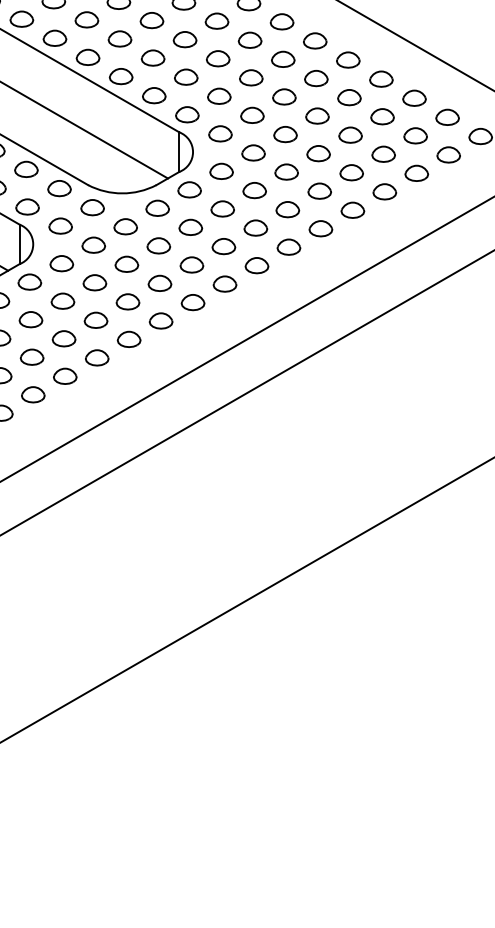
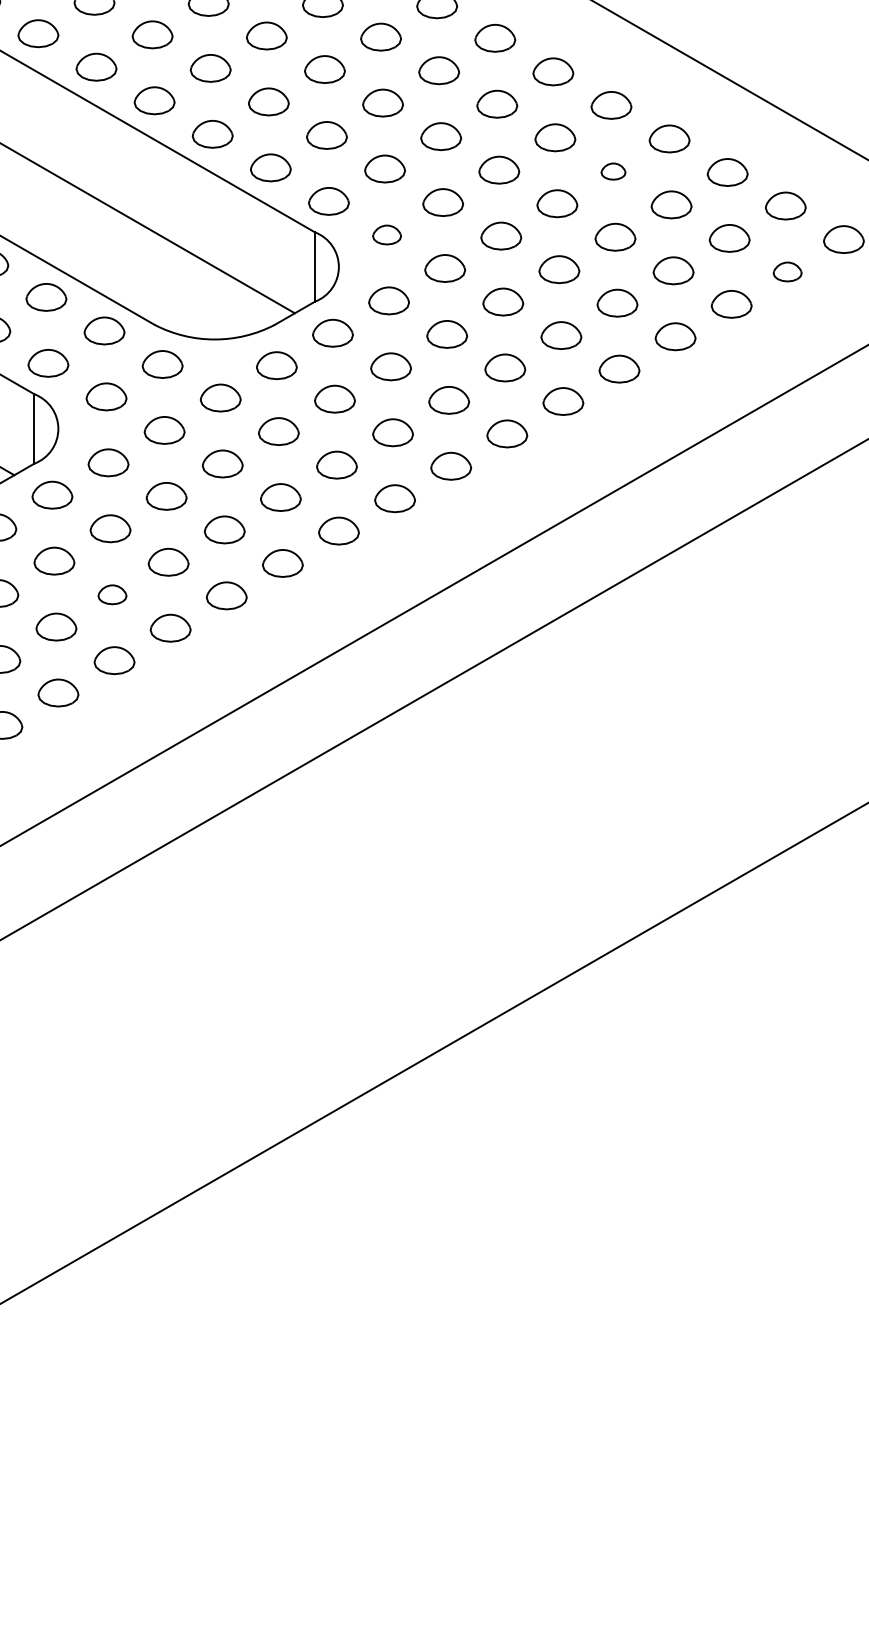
part: (349, 97) -> (613, 171), size x0.6
part: (220, 133) -> (387, 234), size x0.7
part: (448, 154) -> (787, 271), size x0.7
part: (63, 338) -> (111, 594), size x0.7

